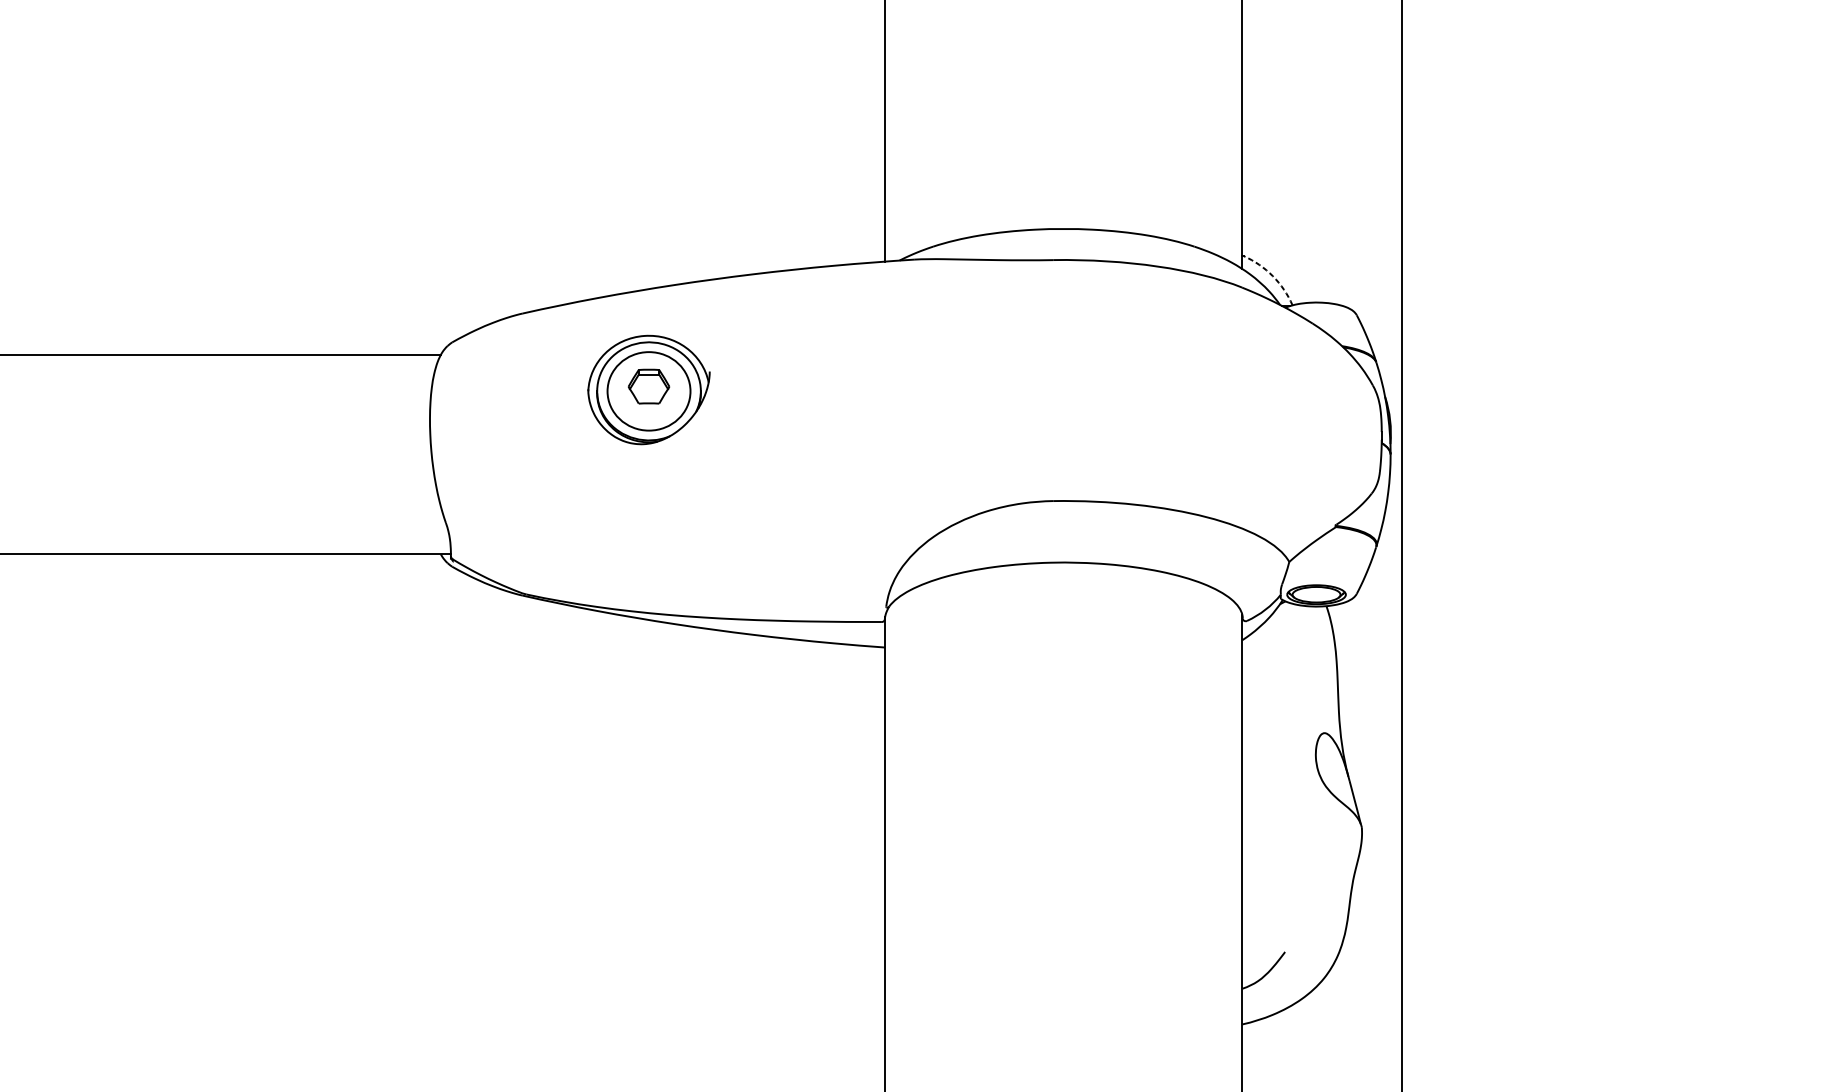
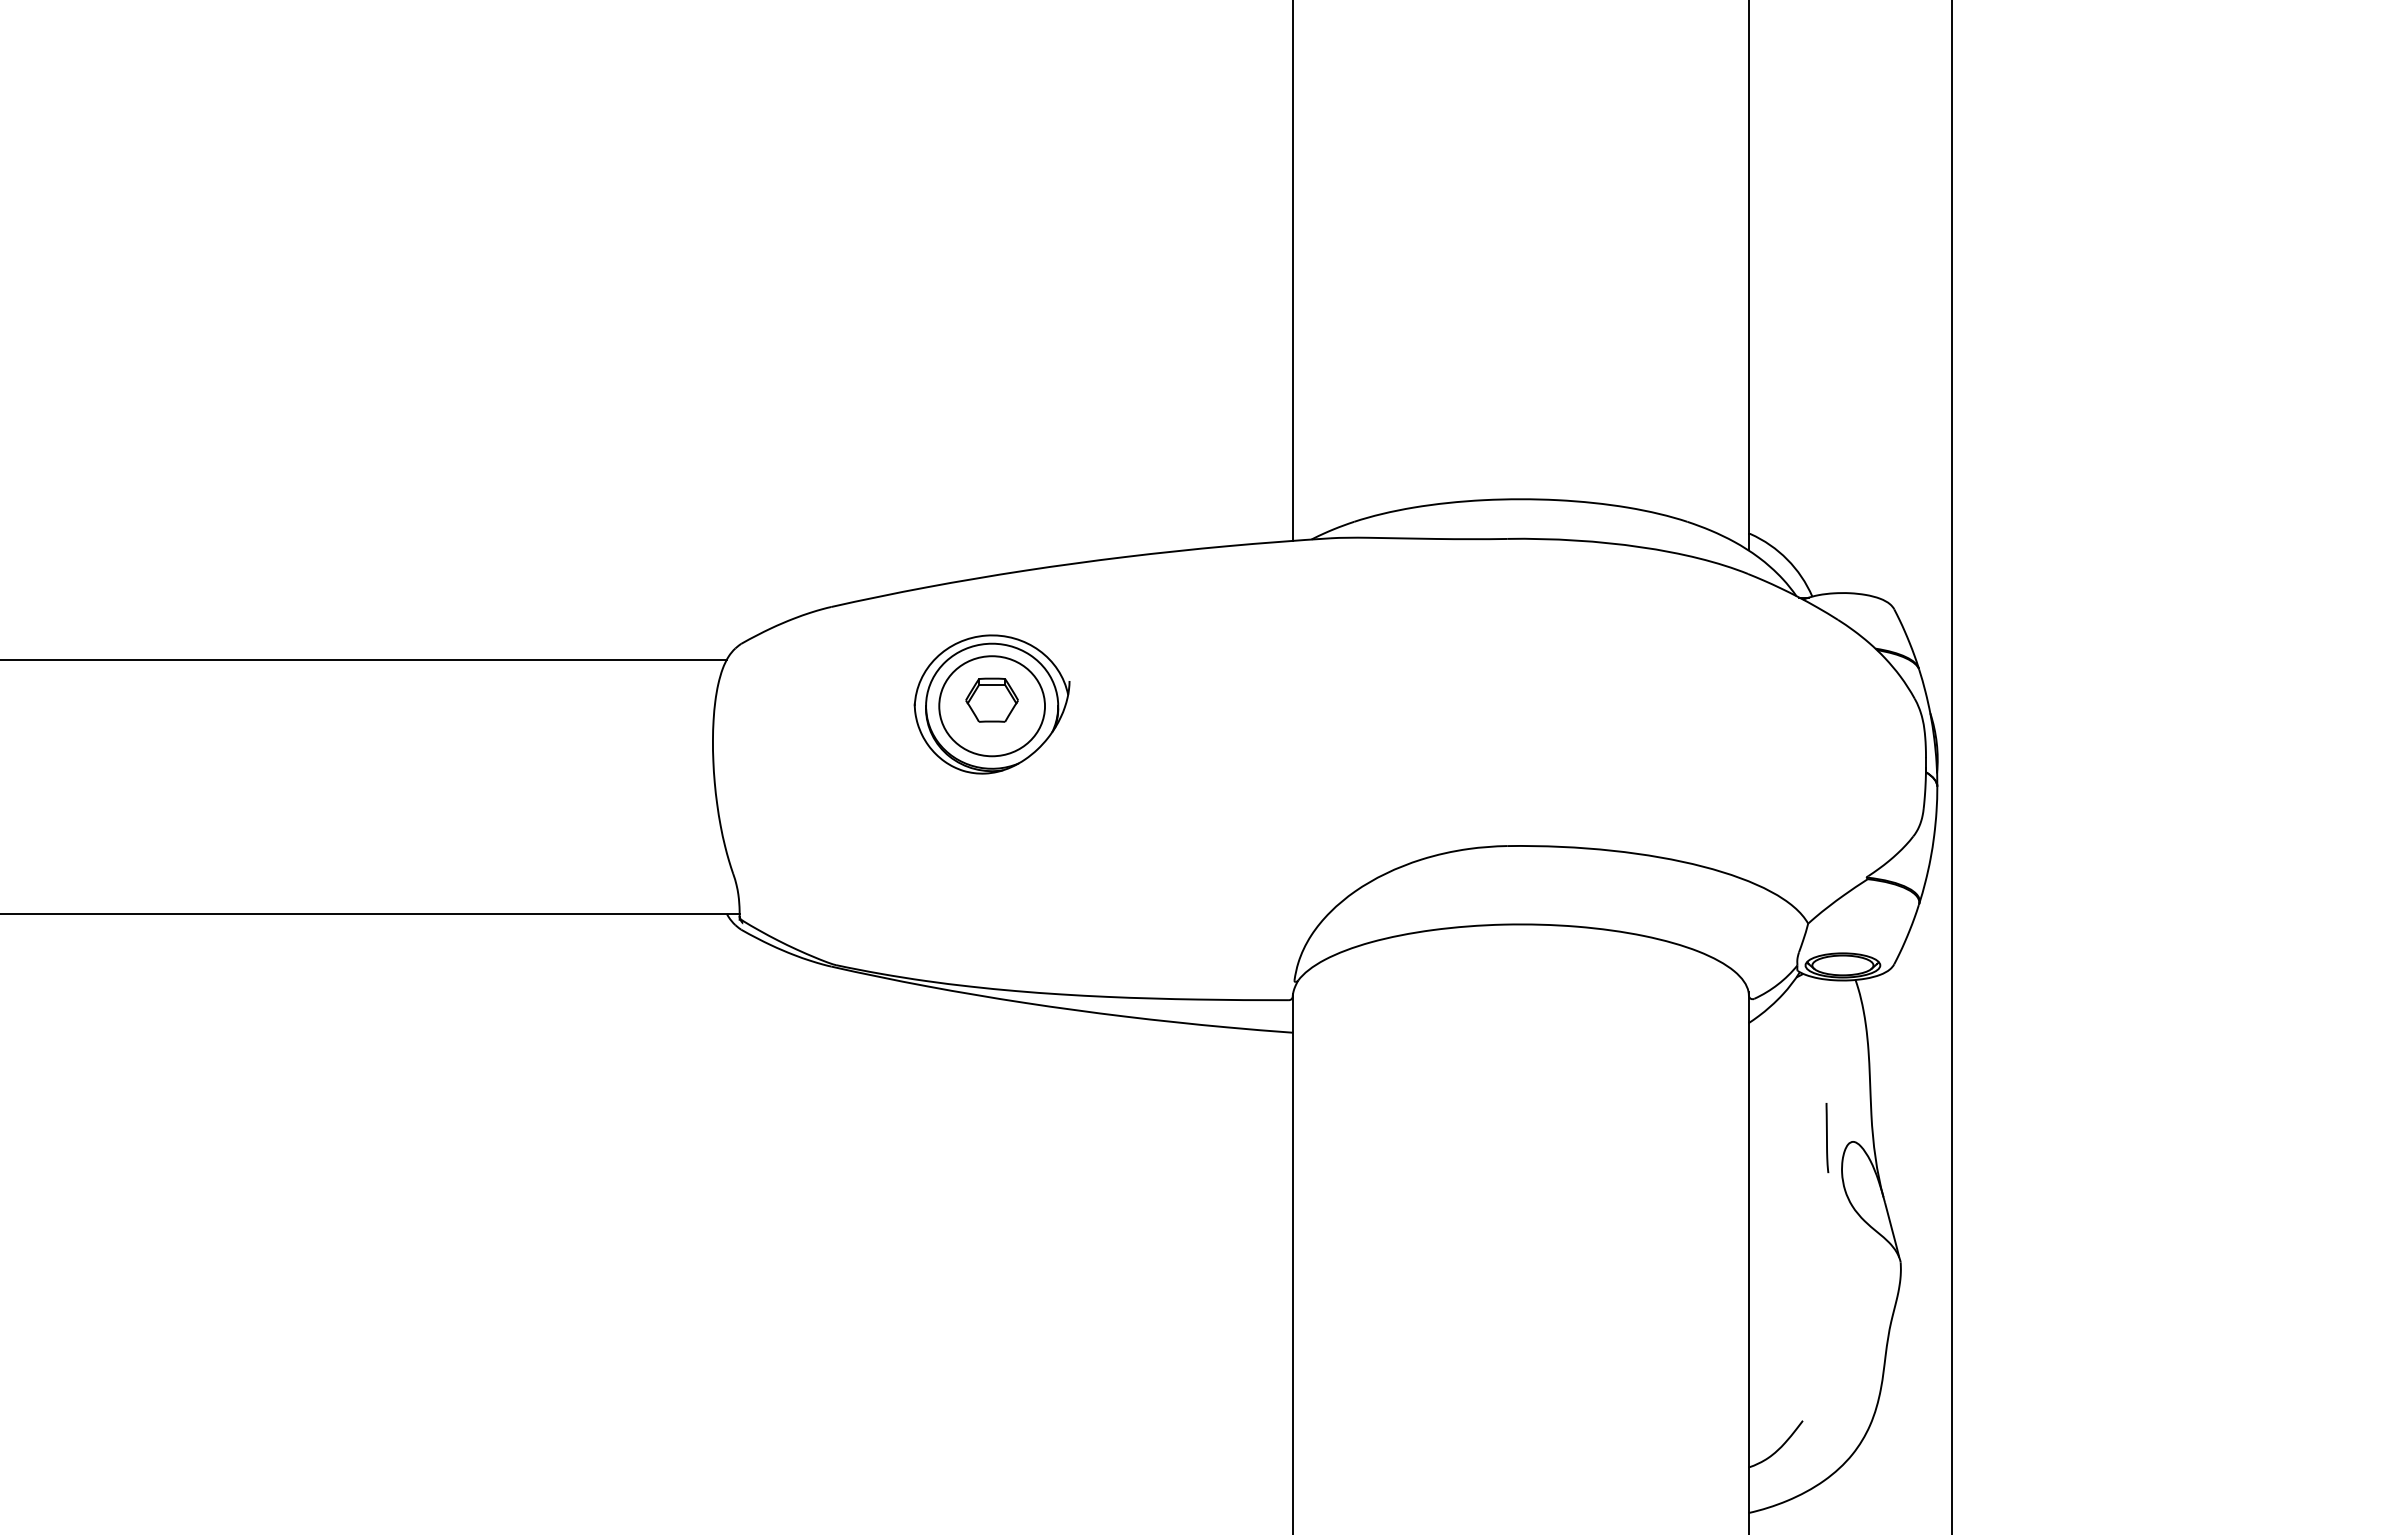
arc: (1273, 276) -> (1787, 559), dashed -> solid
line: (1304, 730) -> (1827, 1138), added

